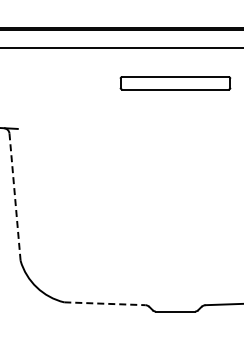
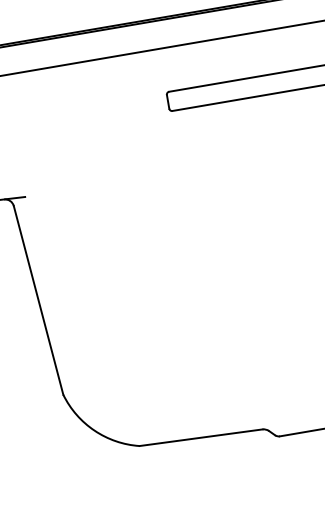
line: (15, 197) -> (39, 300), dashed -> solid
line: (104, 303) -> (200, 437), dashed -> solid

